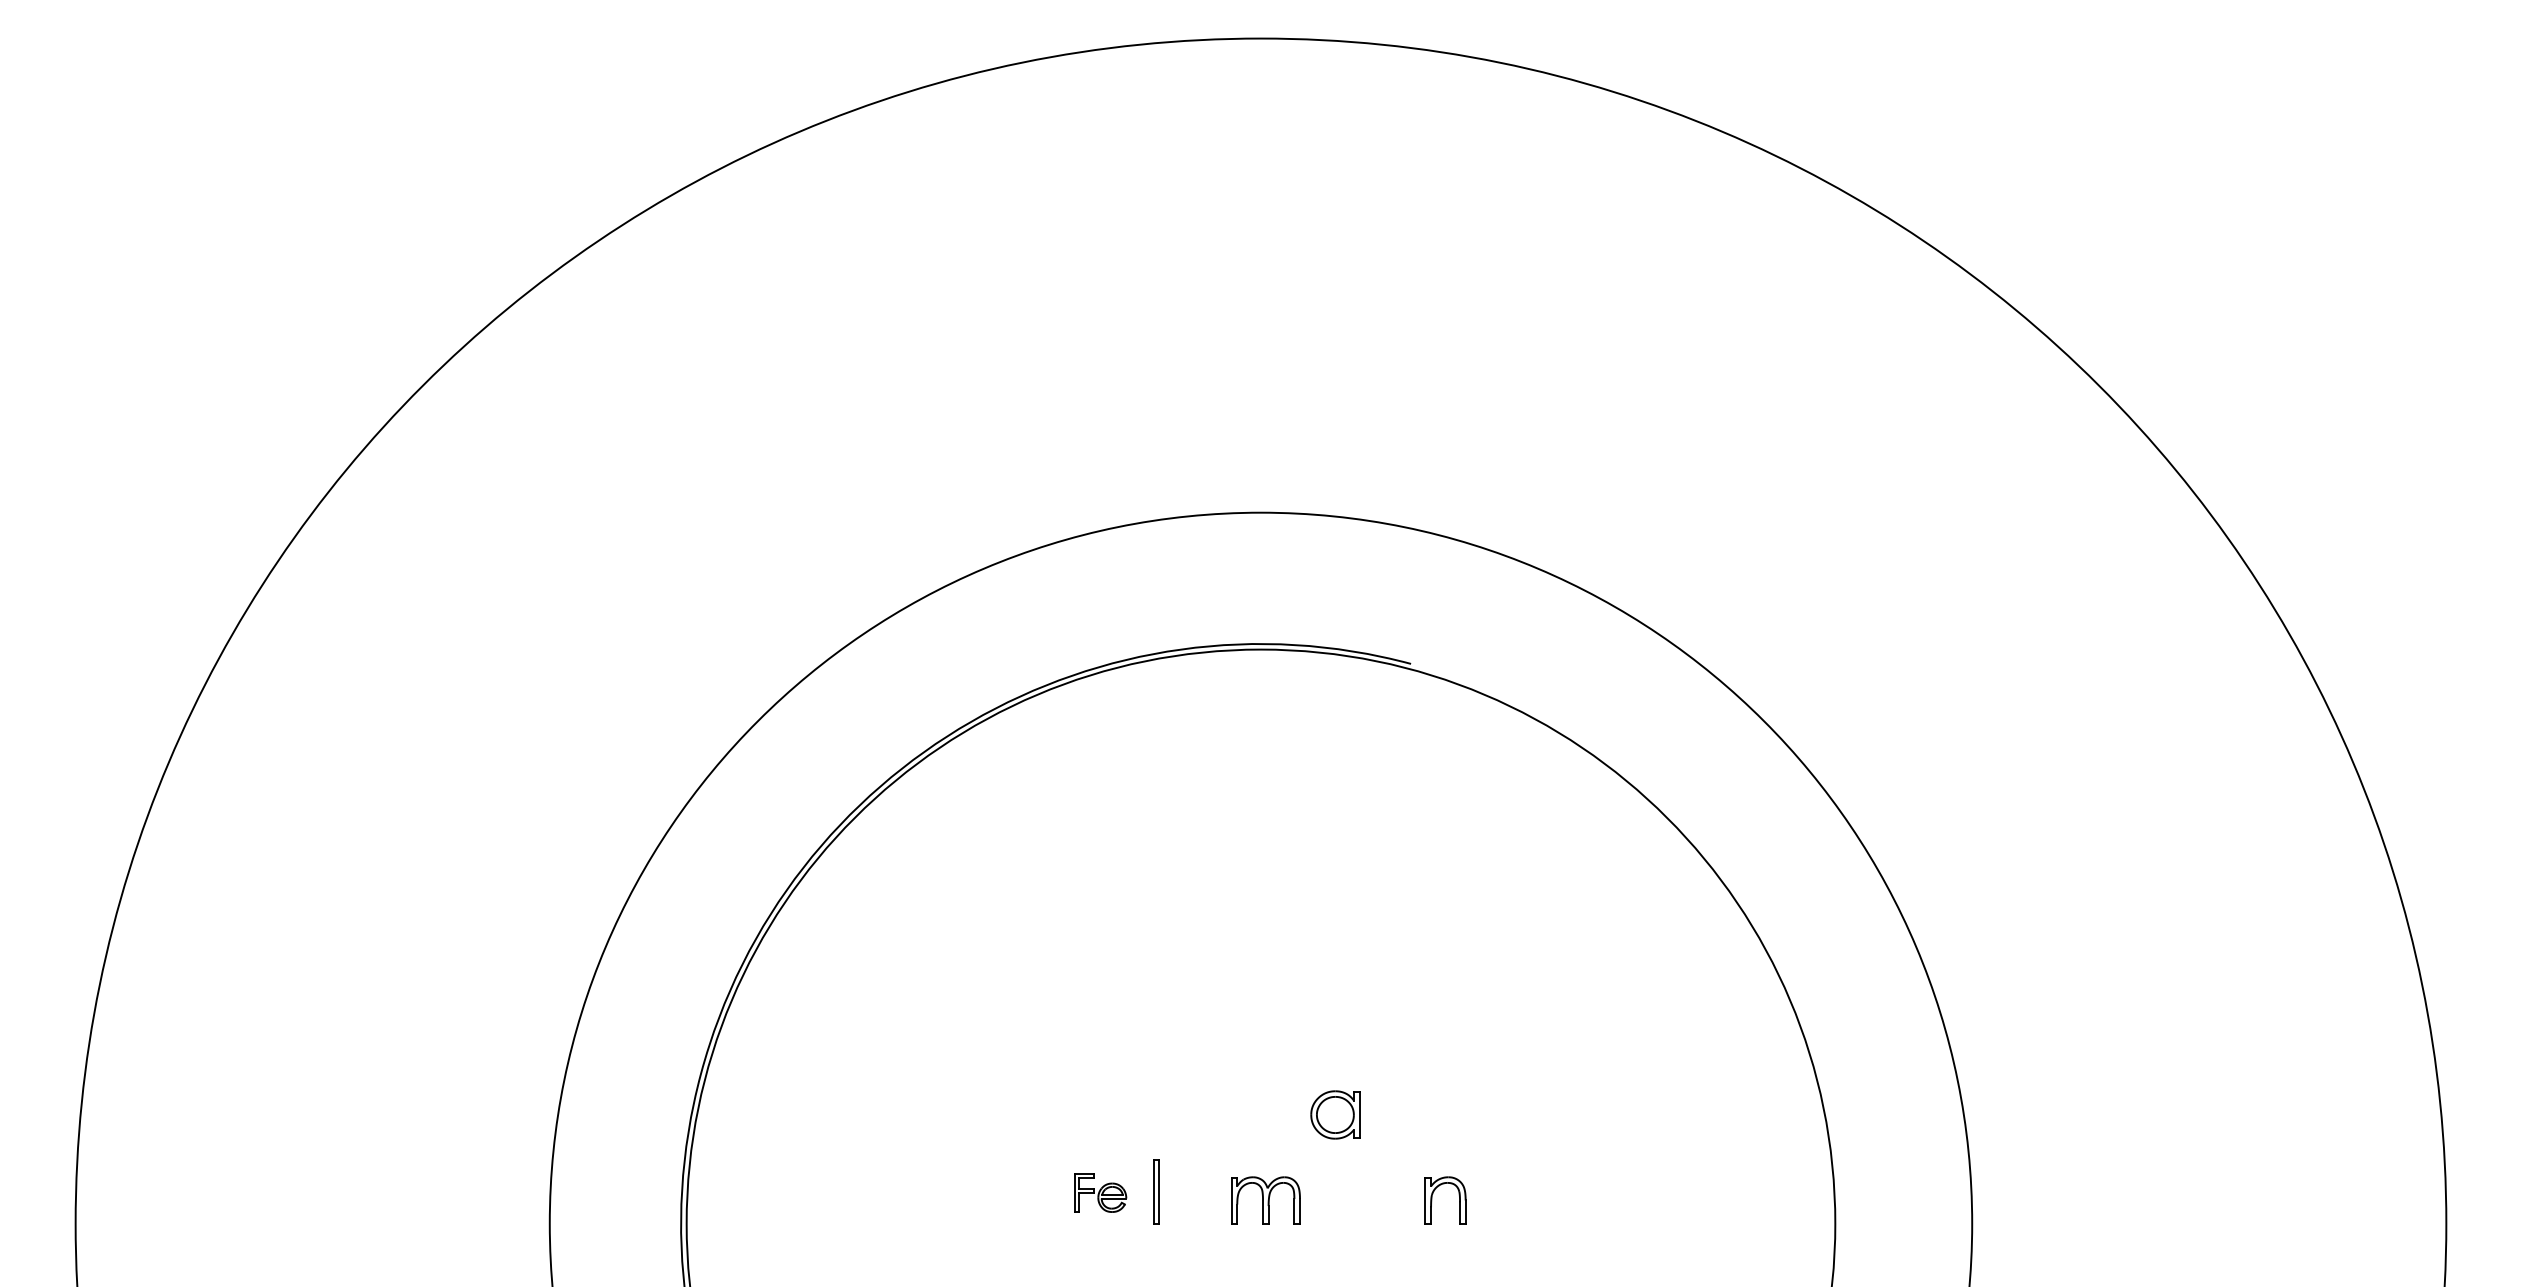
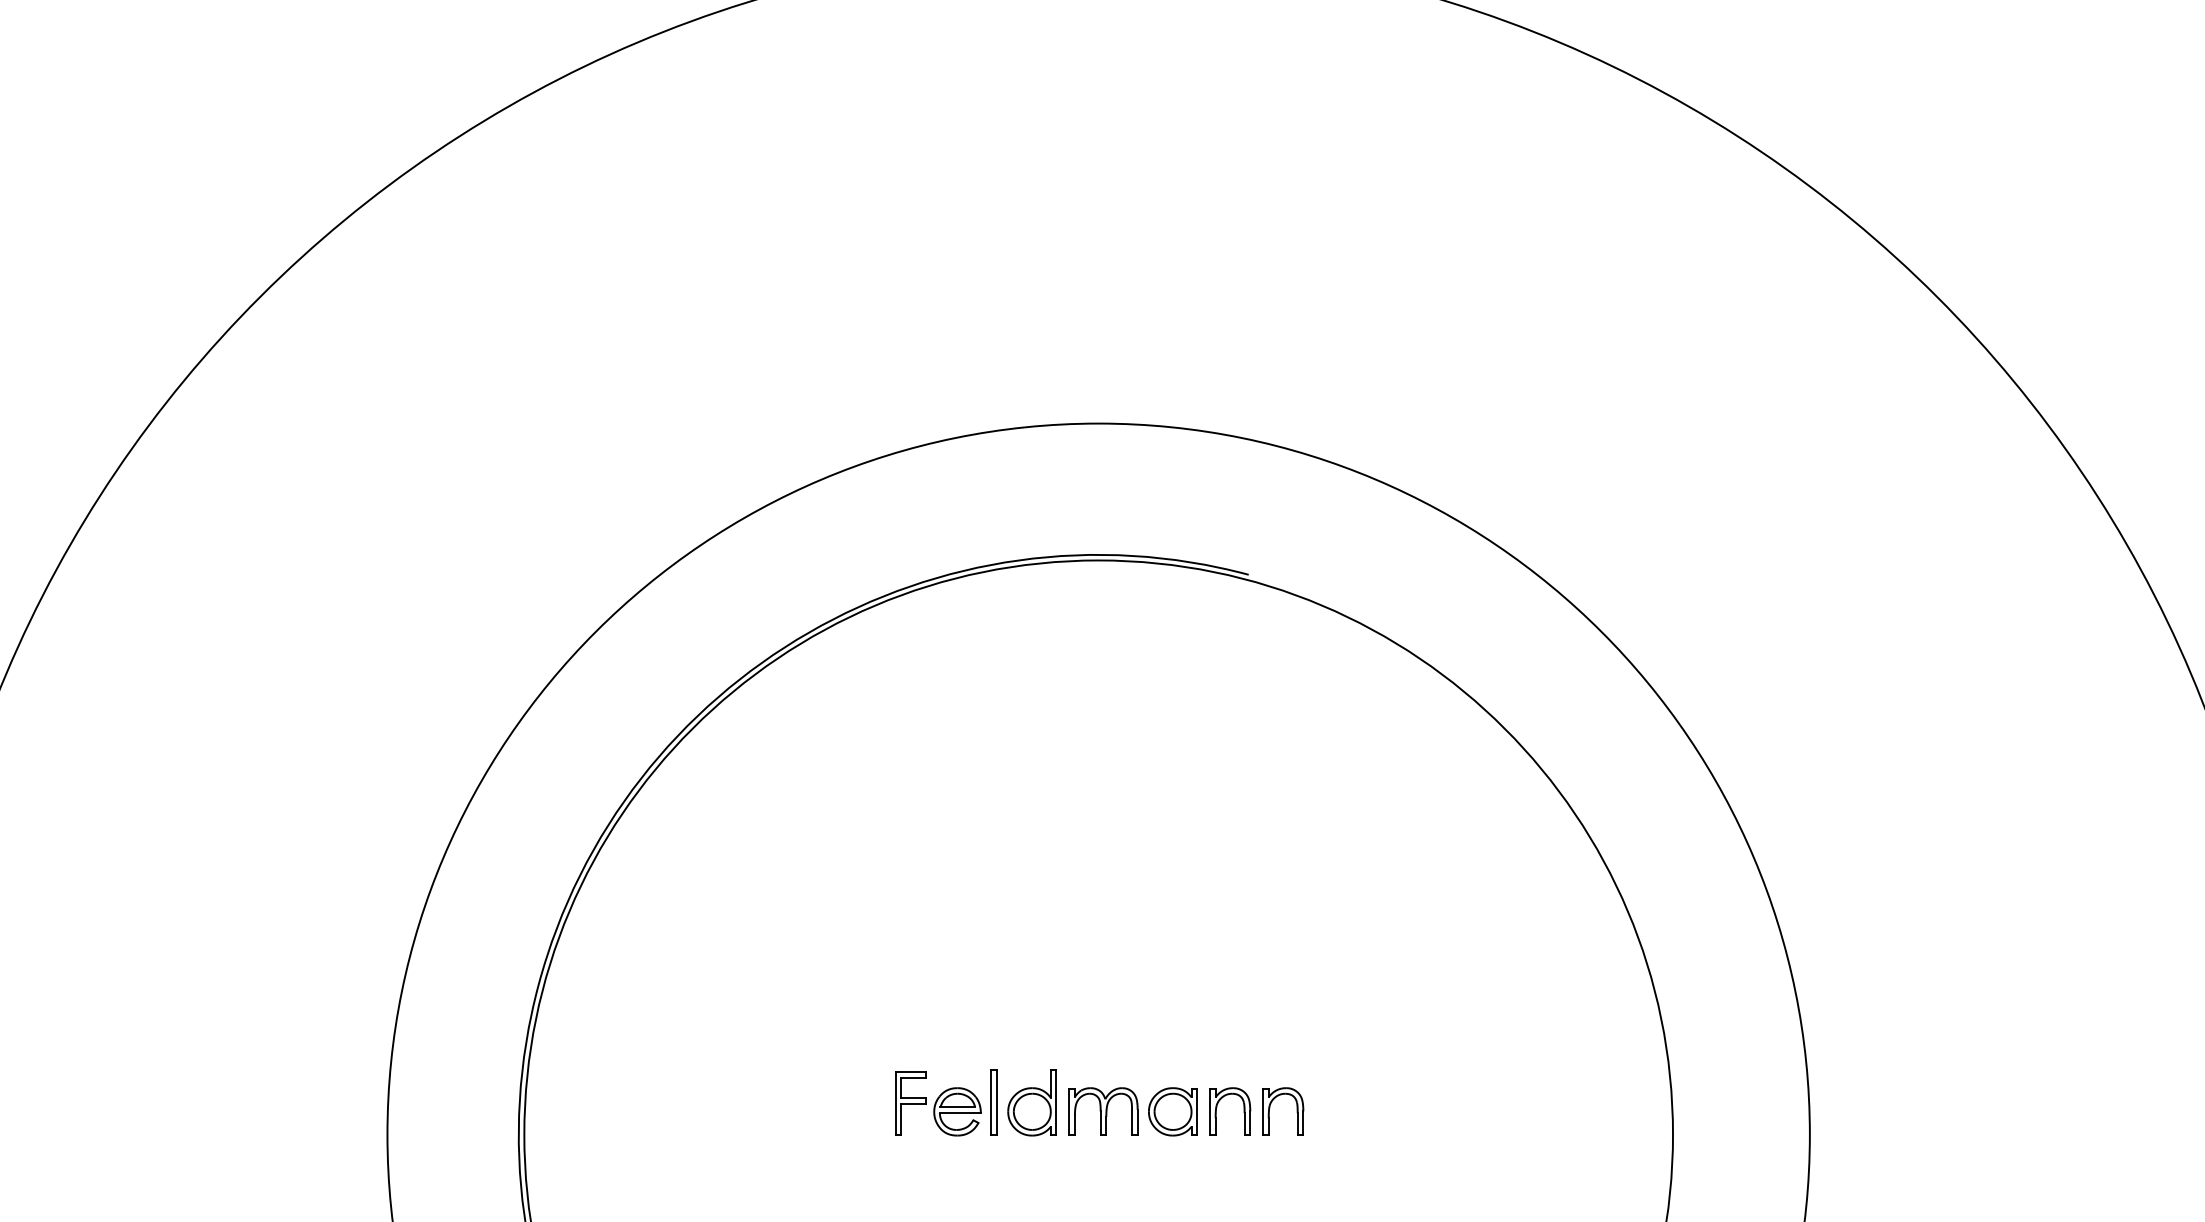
part: (1335, 1114) -> (1173, 1111), moved
part: (1100, 1192) -> (938, 1103), size x1.67
part: (1194, 1192) -> (1032, 1103), added
part: (1379, 1200) -> (1217, 1111), added

